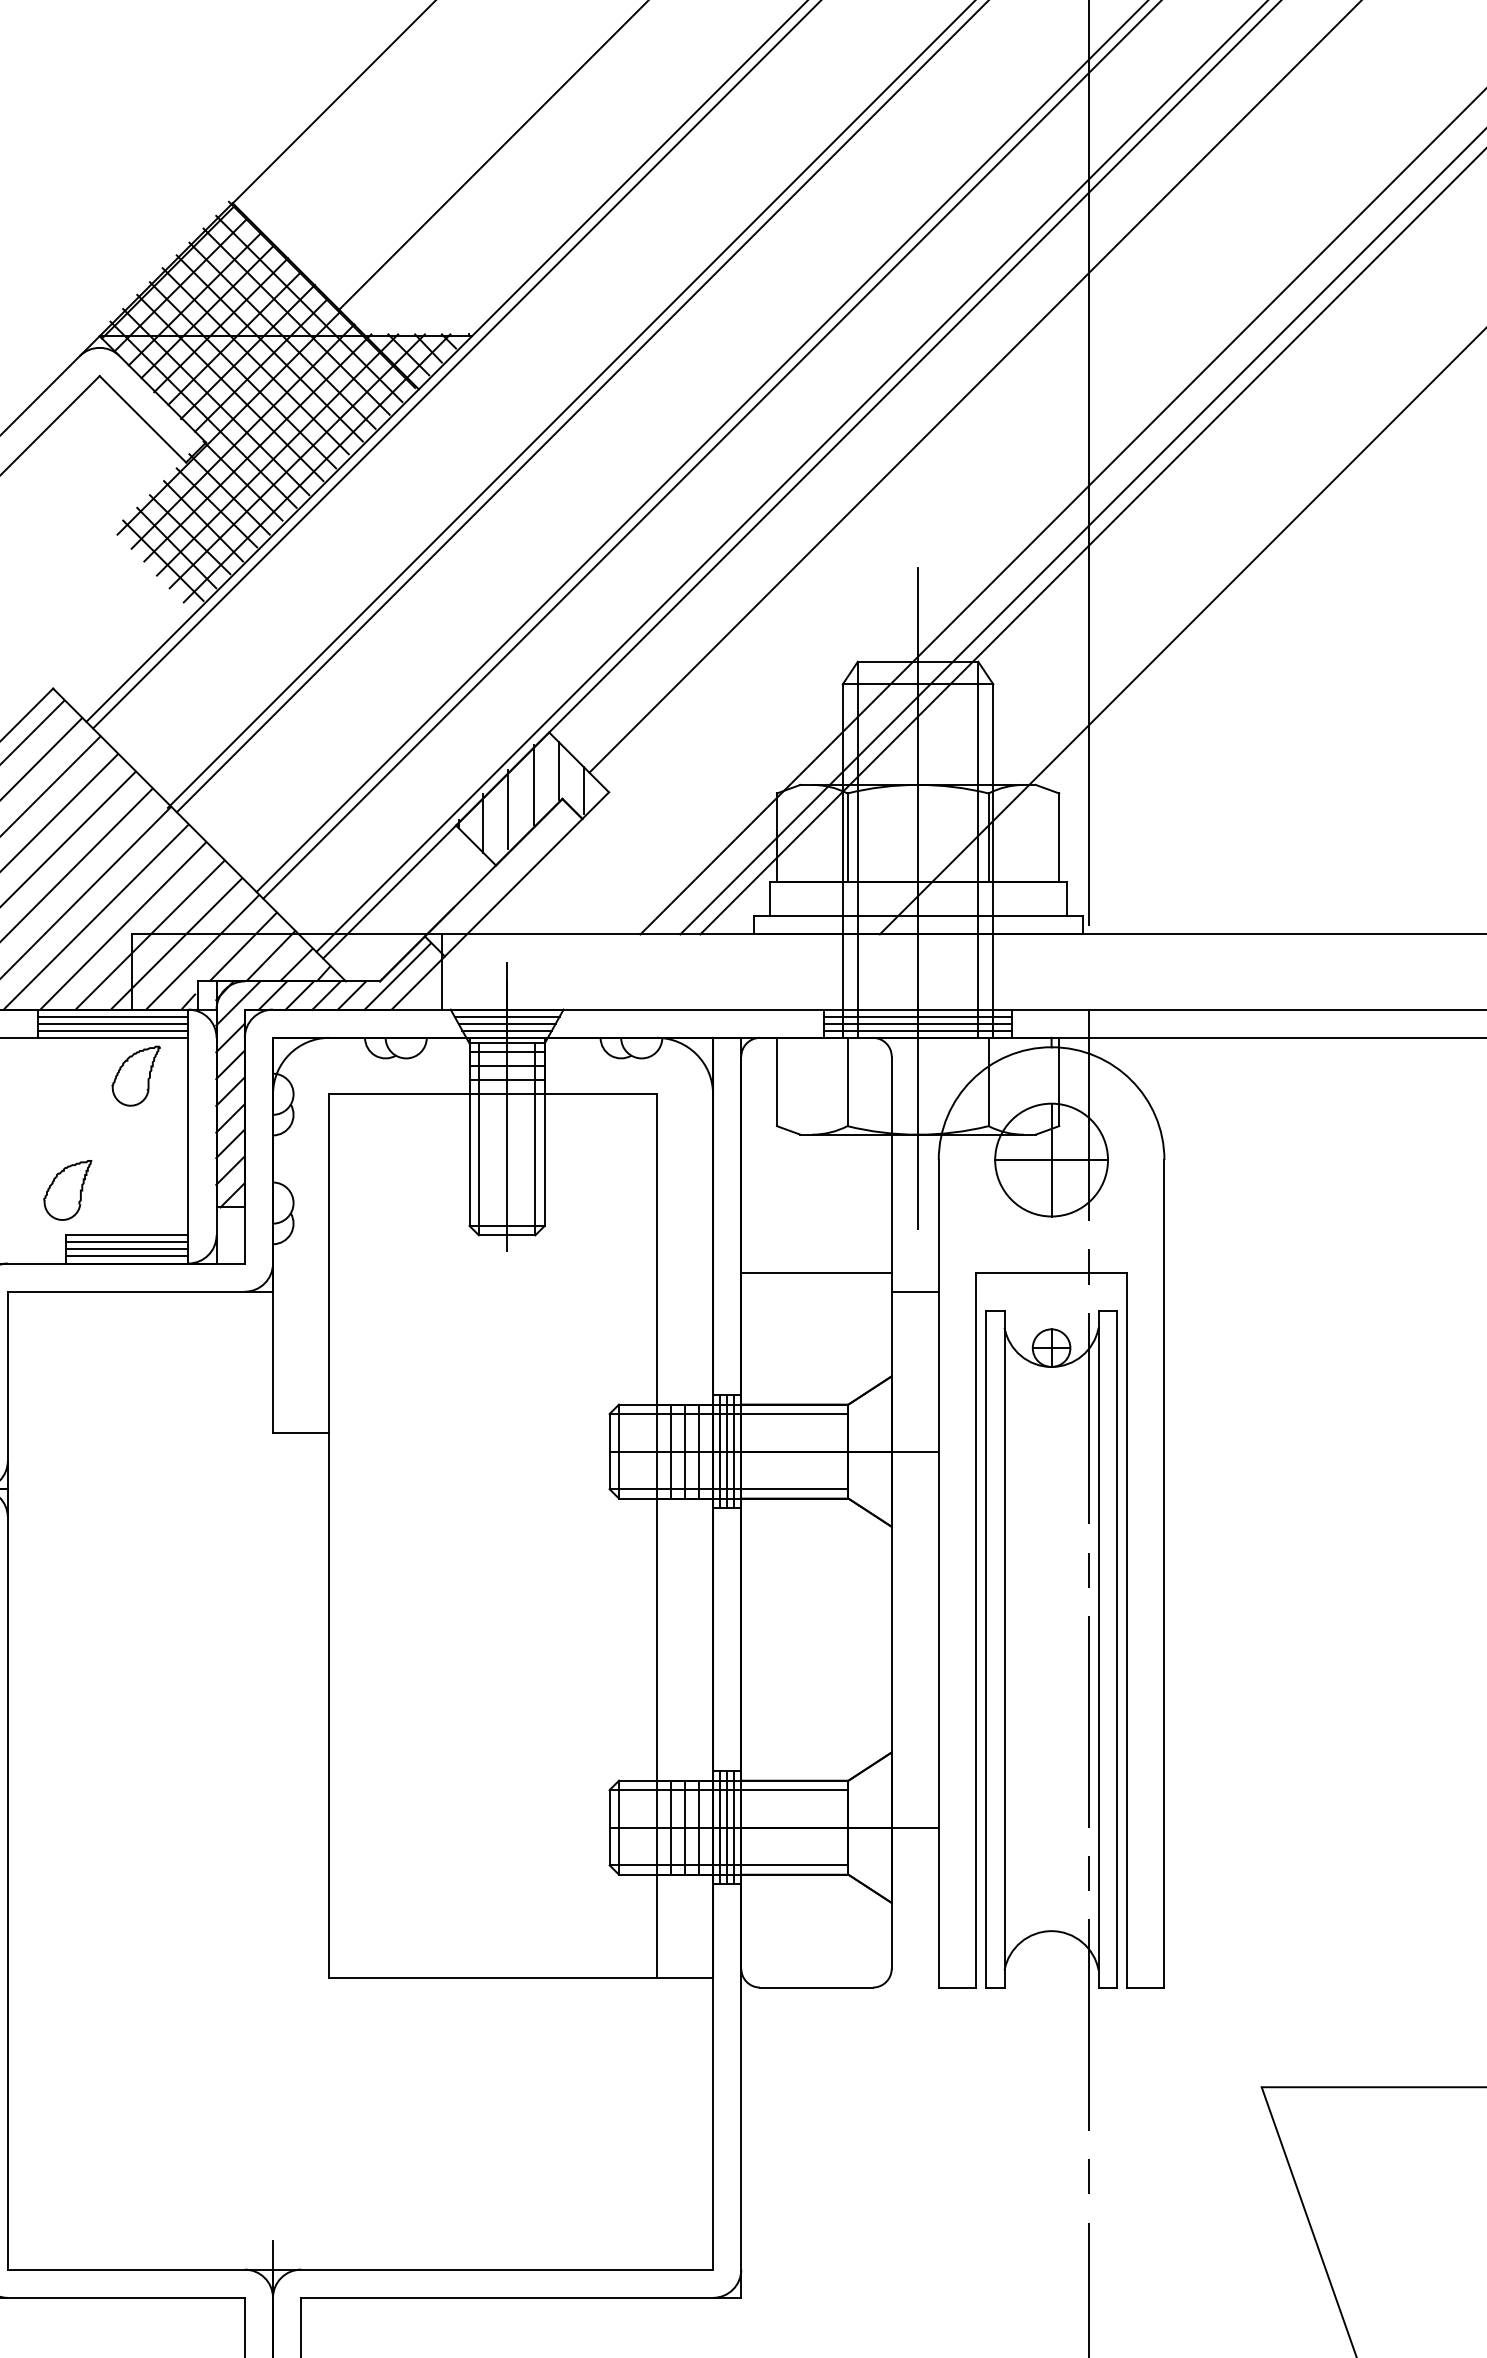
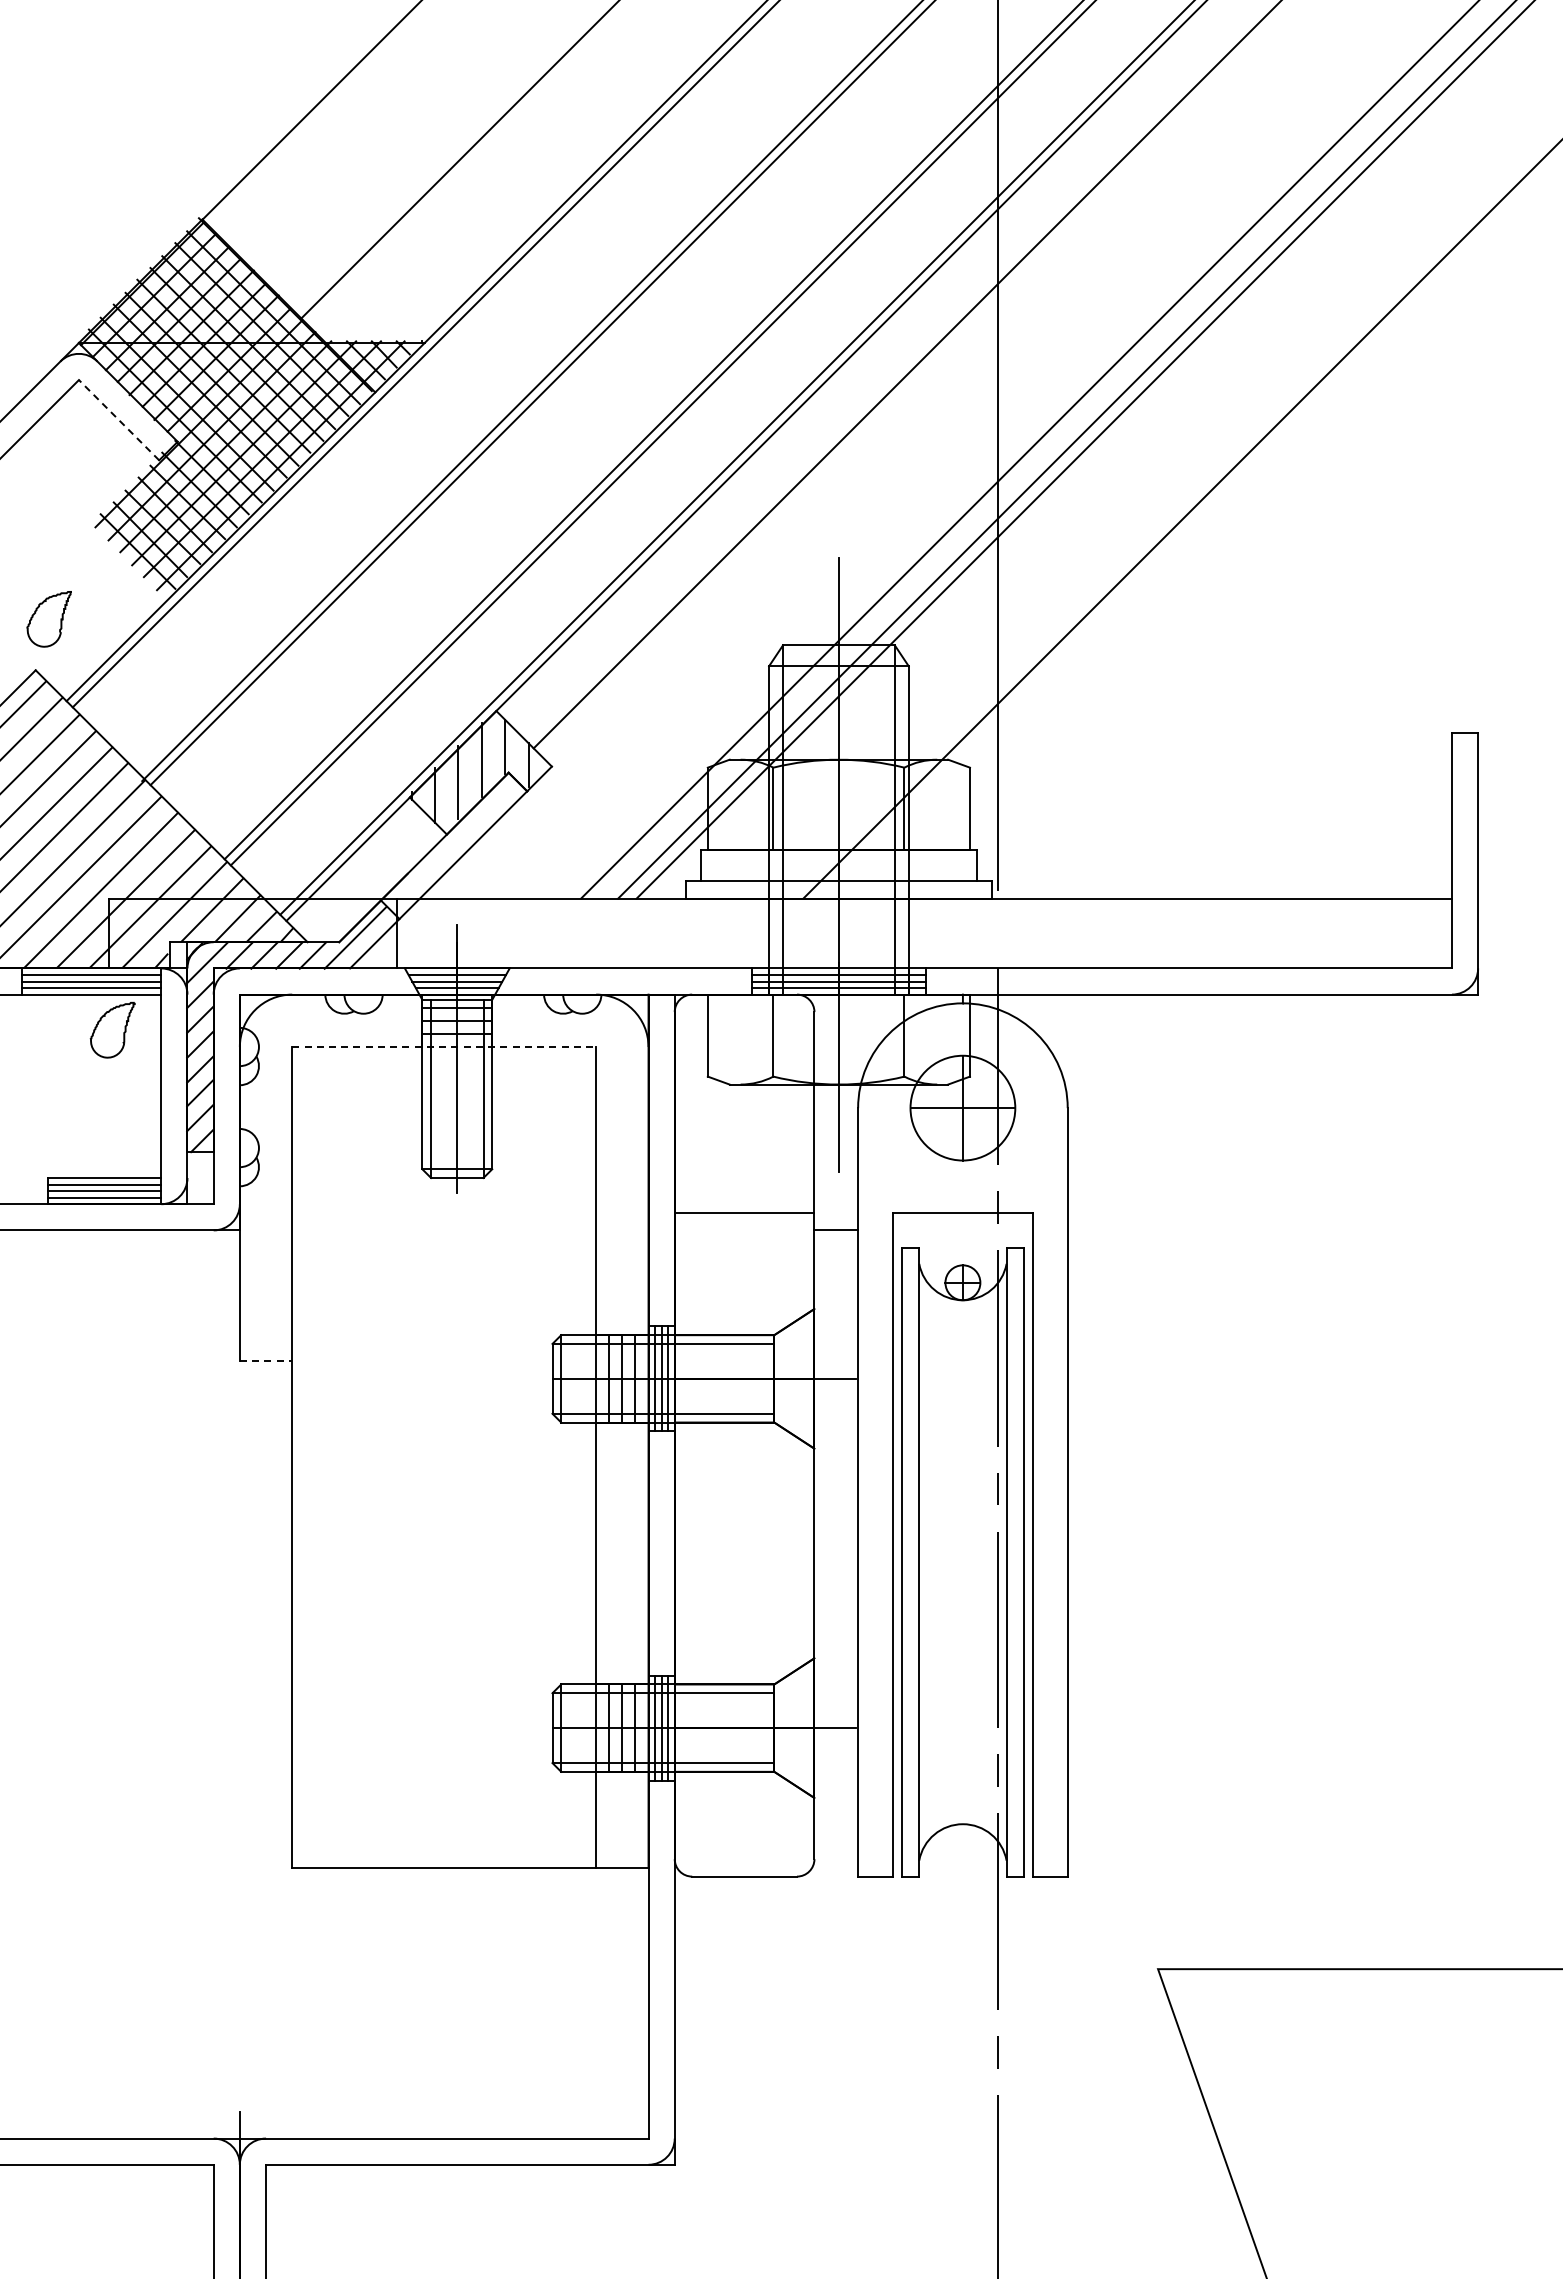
line: (143, 419) -> (119, 420), solid -> dashed
line: (493, 1094) -> (444, 1047), solid -> dashed
part: (66, 1190) -> (48, 619), moved
line: (301, 1432) -> (266, 1361), solid -> dashed

